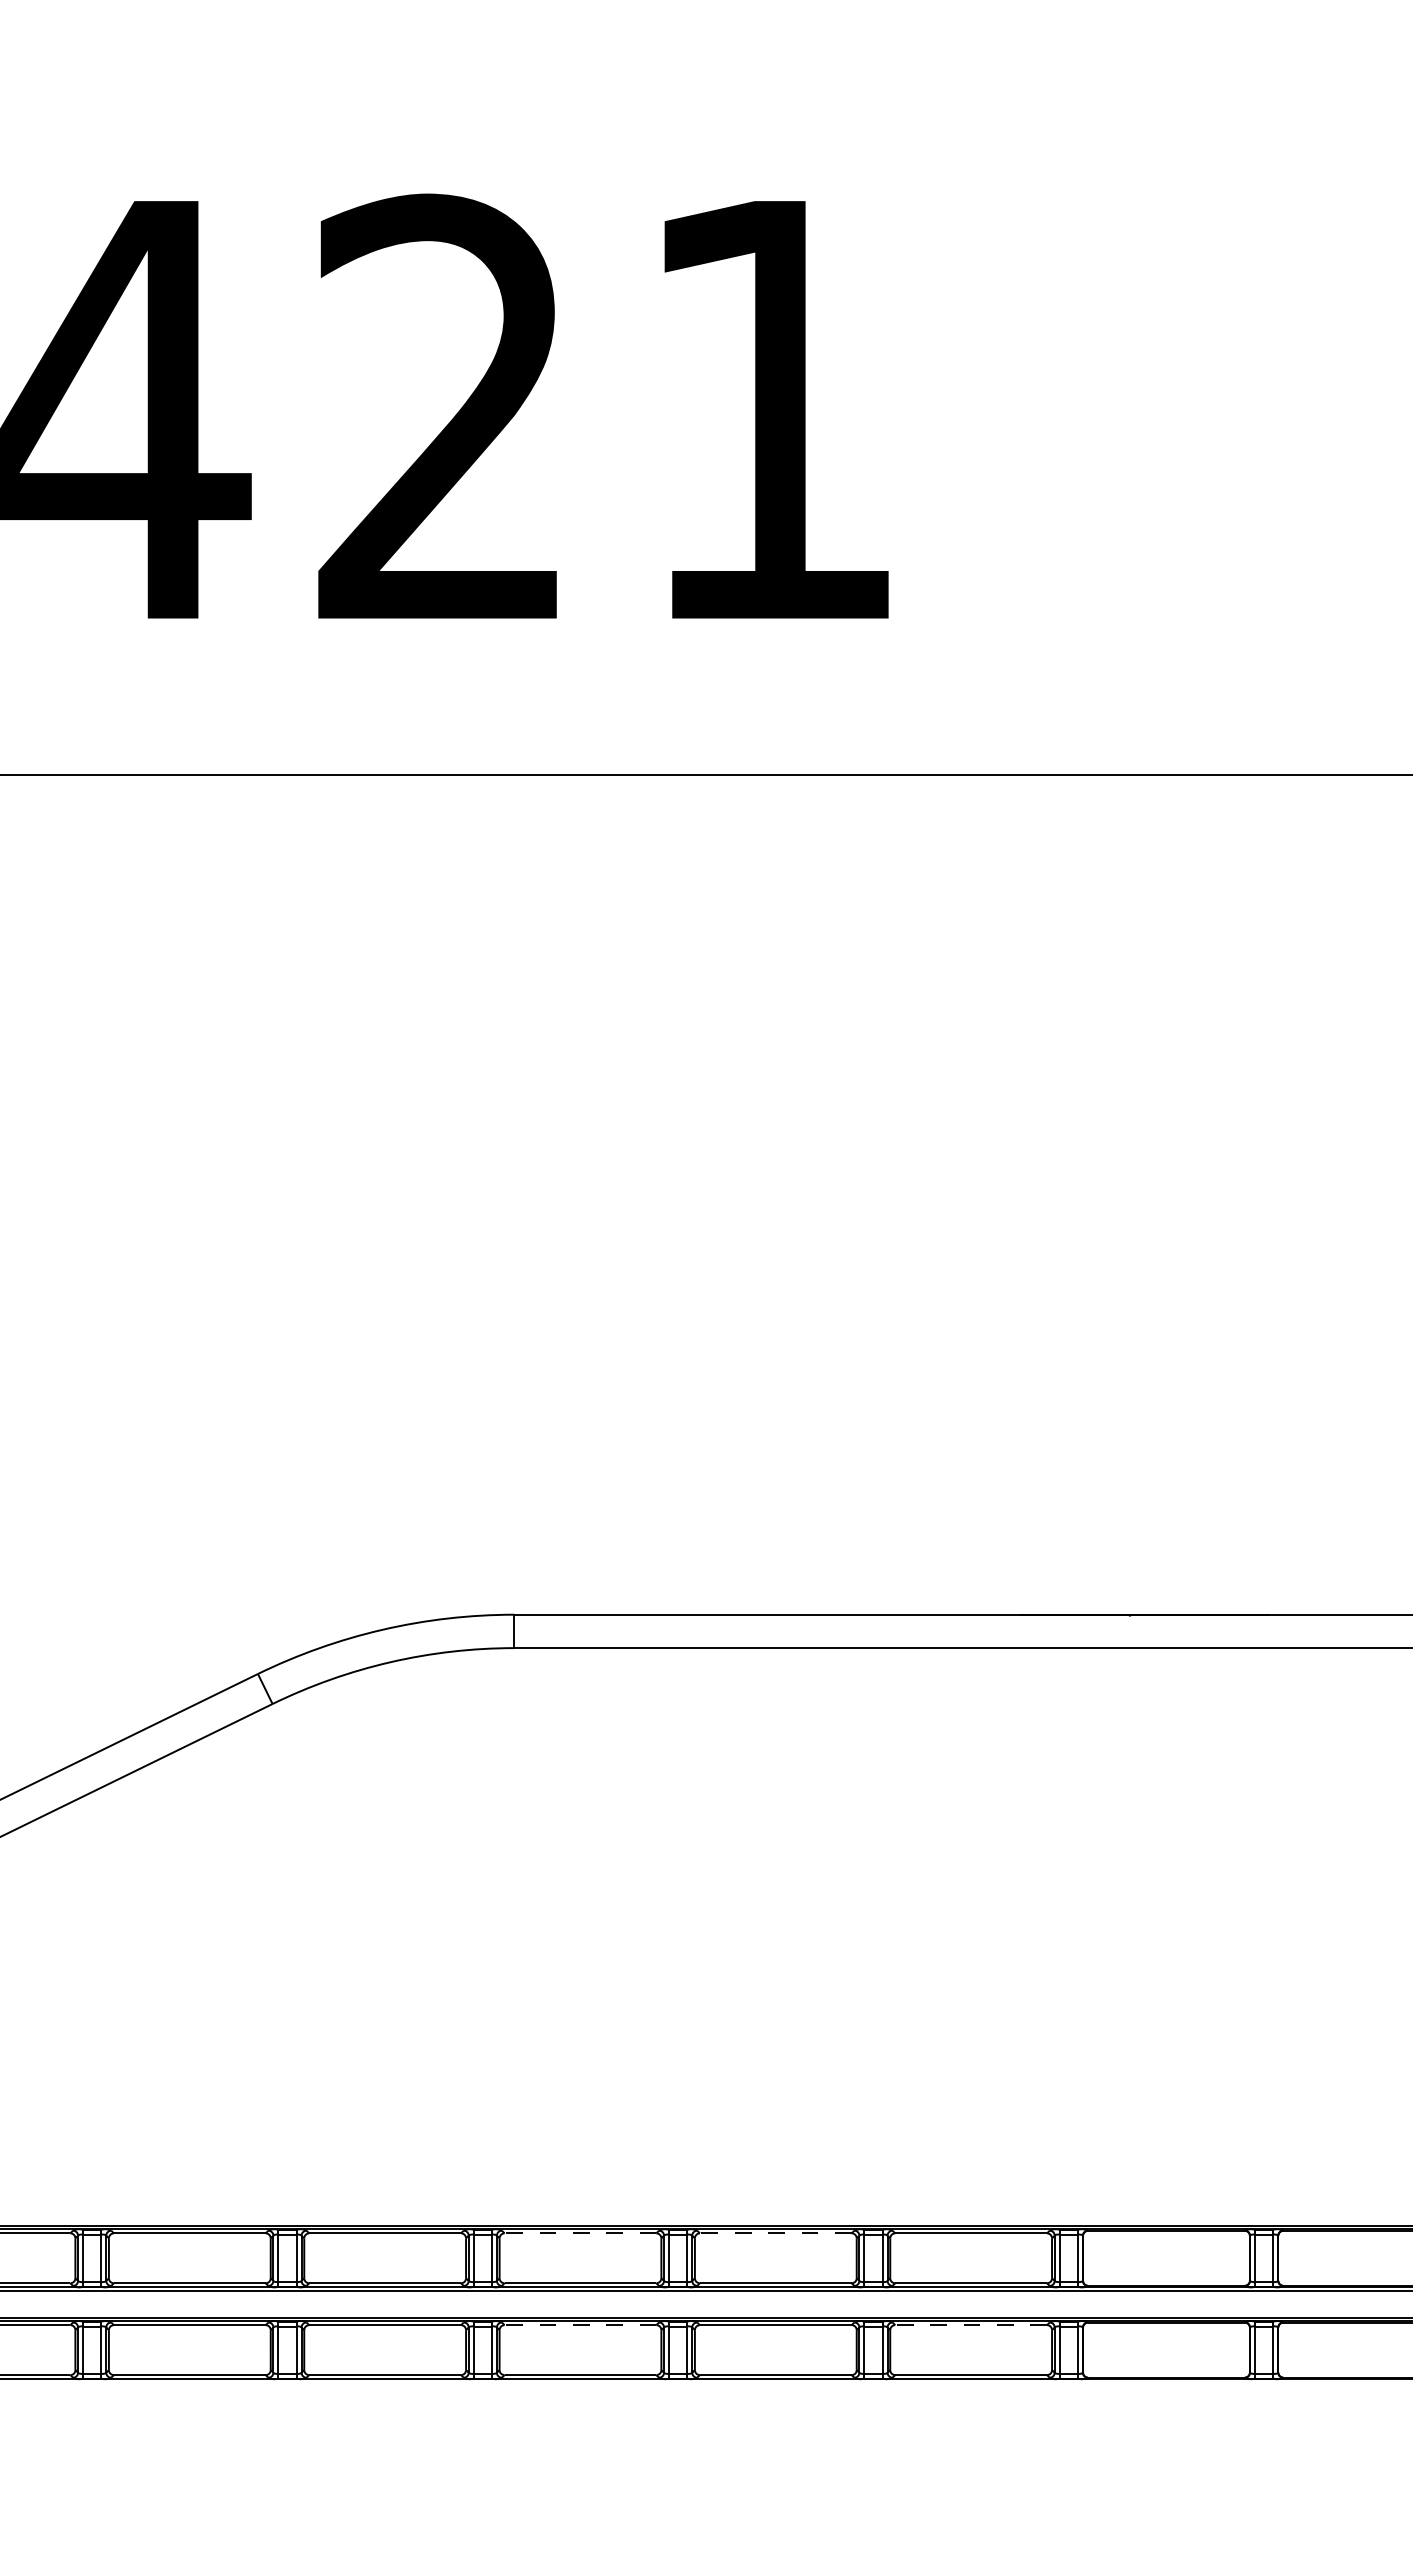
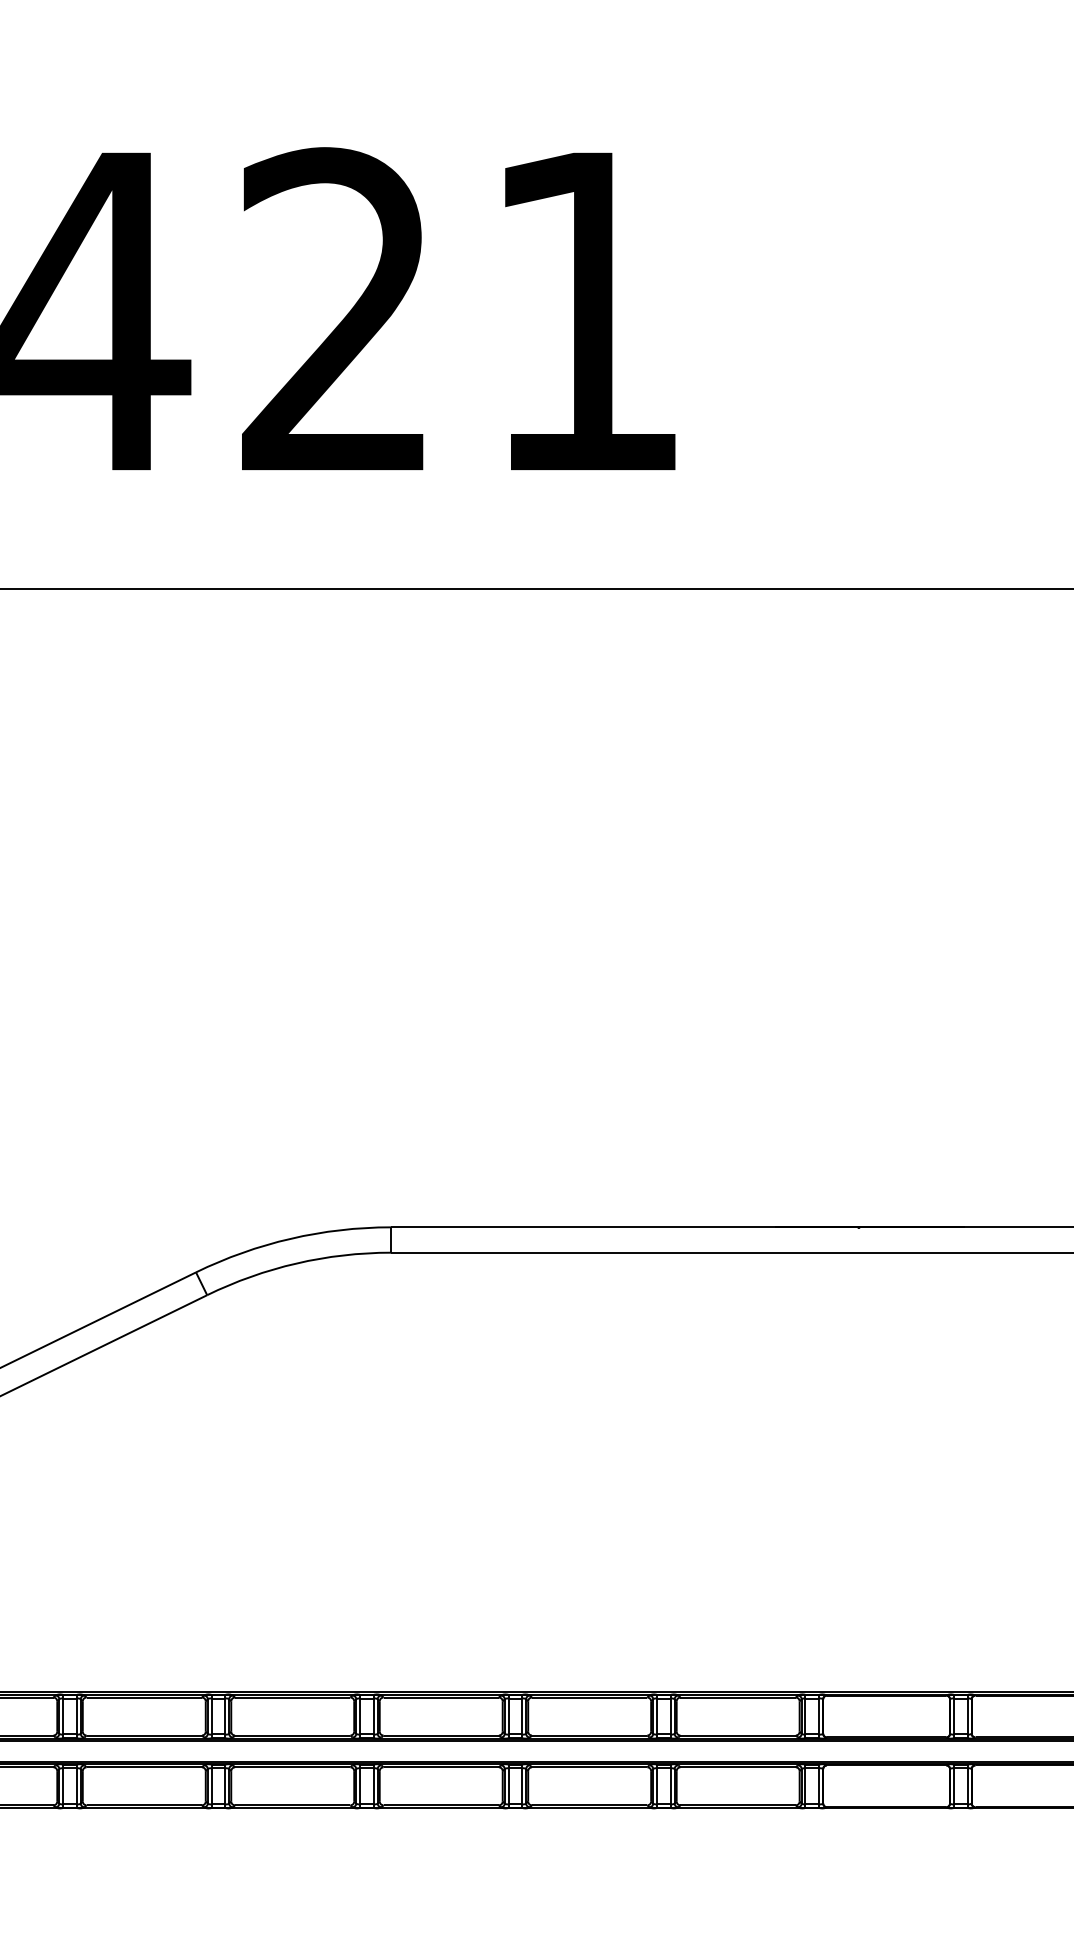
line: (580, 2233) -> (441, 1697), dashed -> solid
line: (775, 2233) -> (589, 1697), dashed -> solid
line: (580, 2325) -> (441, 1767), dashed -> solid
line: (971, 2325) -> (738, 1767), dashed -> solid

